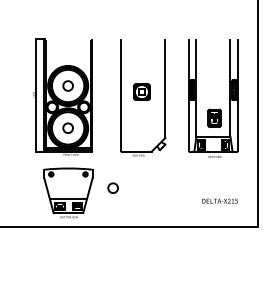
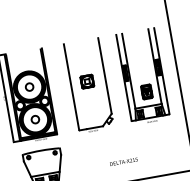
circle: (112, 187) -> (77, 159), removed
text: (219, 200) -> (123, 161), moved

